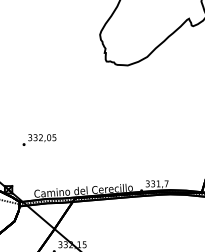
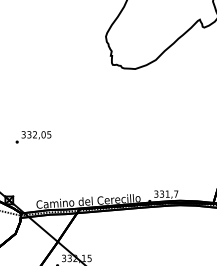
text: (39, 139) -> (33, 136), moved

